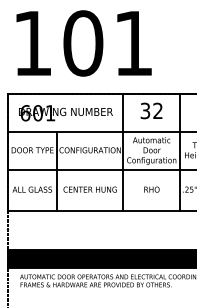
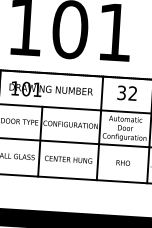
text: (25, 113) -> (15, 88), 601 -> 101

